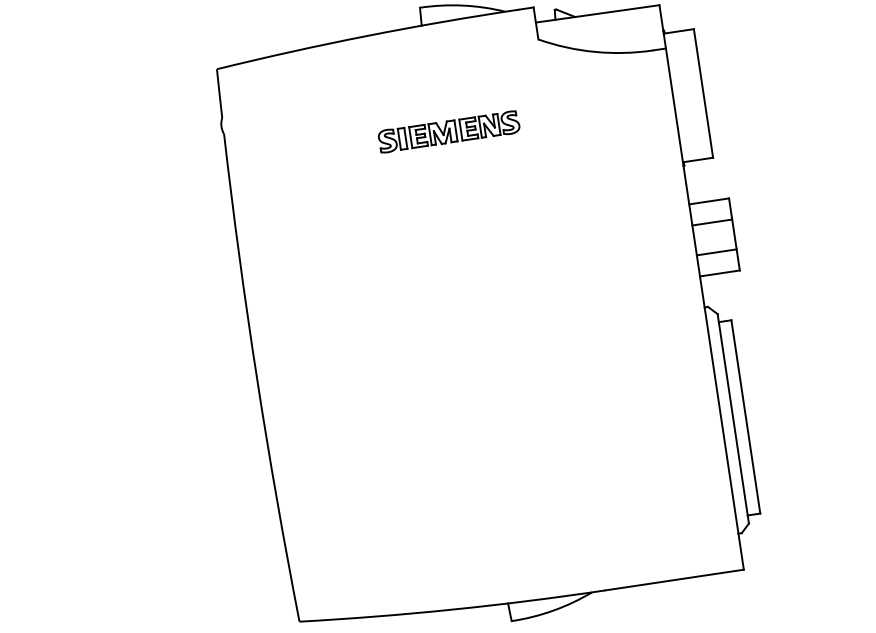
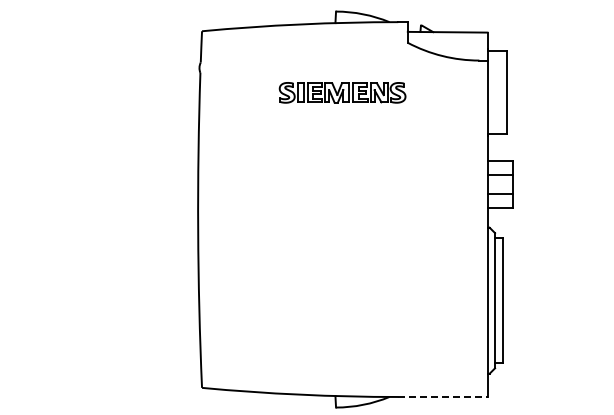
part: (448, 131) -> (342, 92), size x1.4
line: (674, 579) -> (442, 396), solid -> dashed

